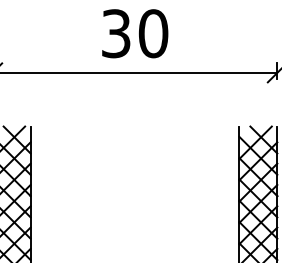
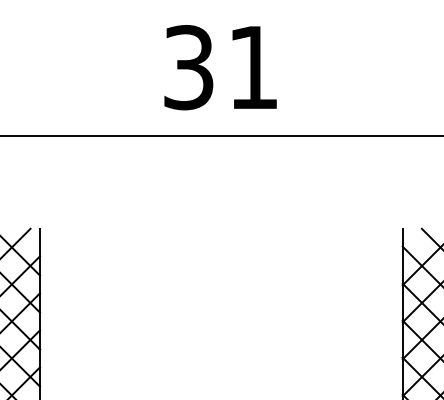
text: (153, 33) -> (253, 67), 30 -> 31

